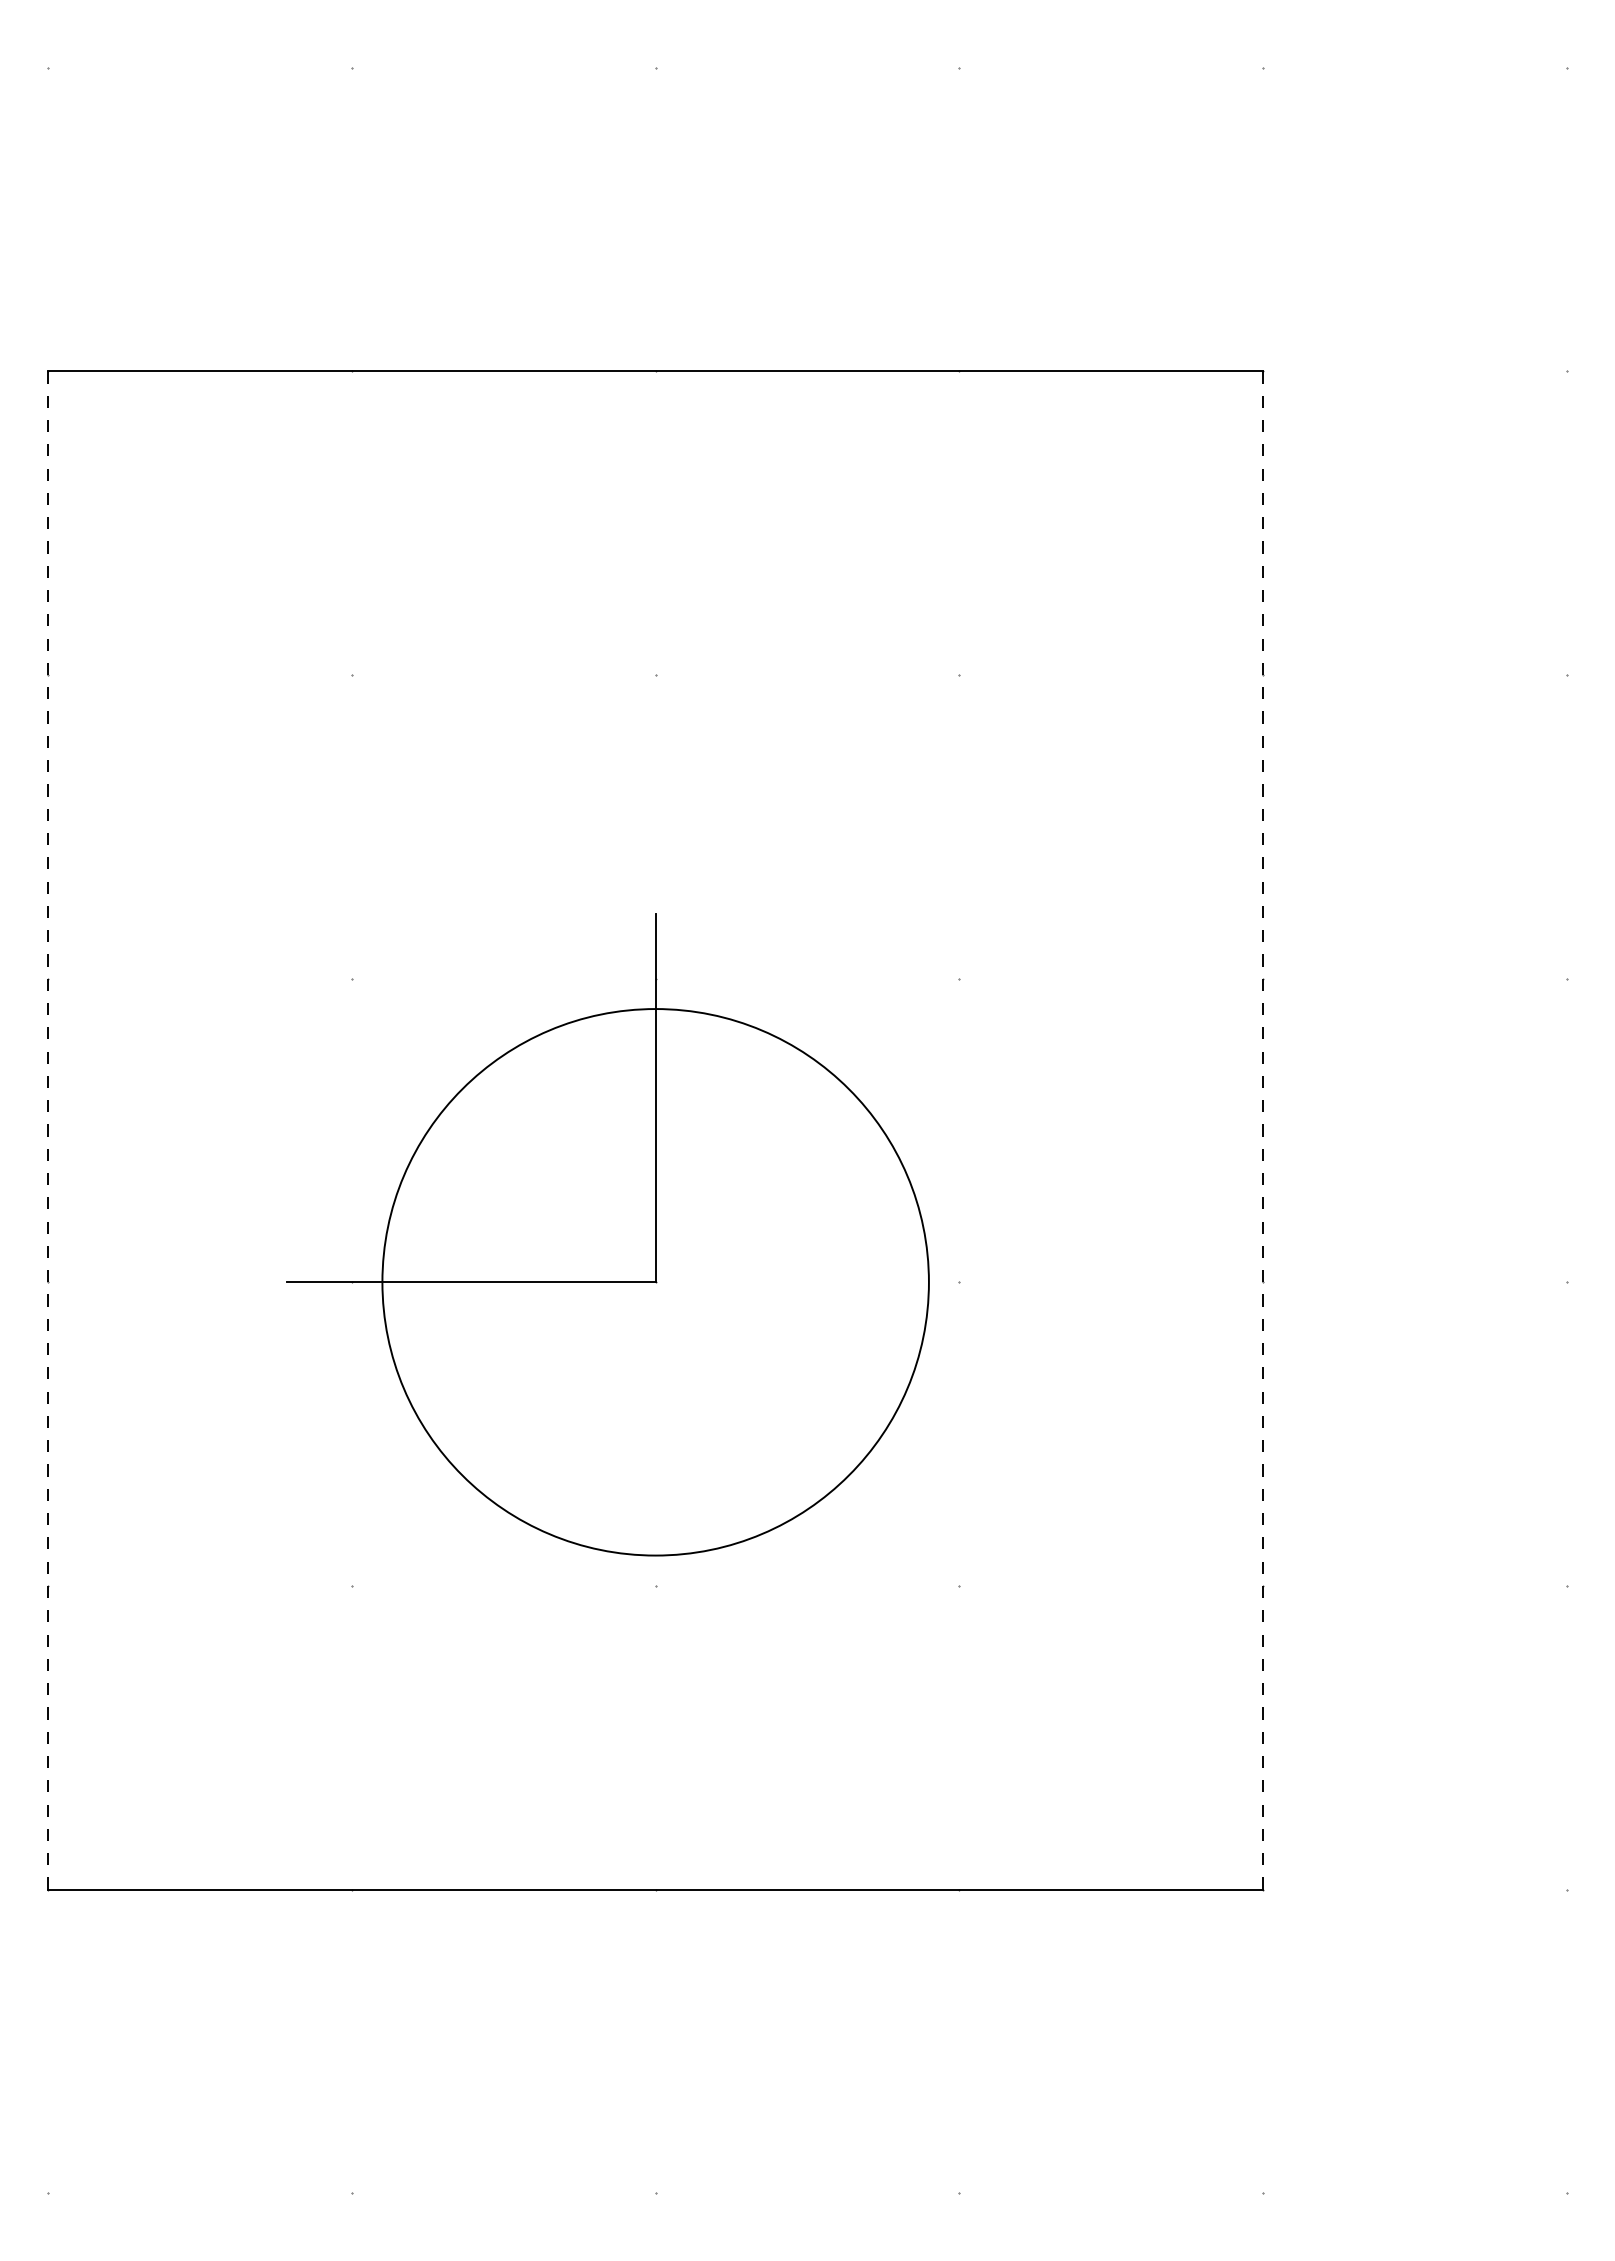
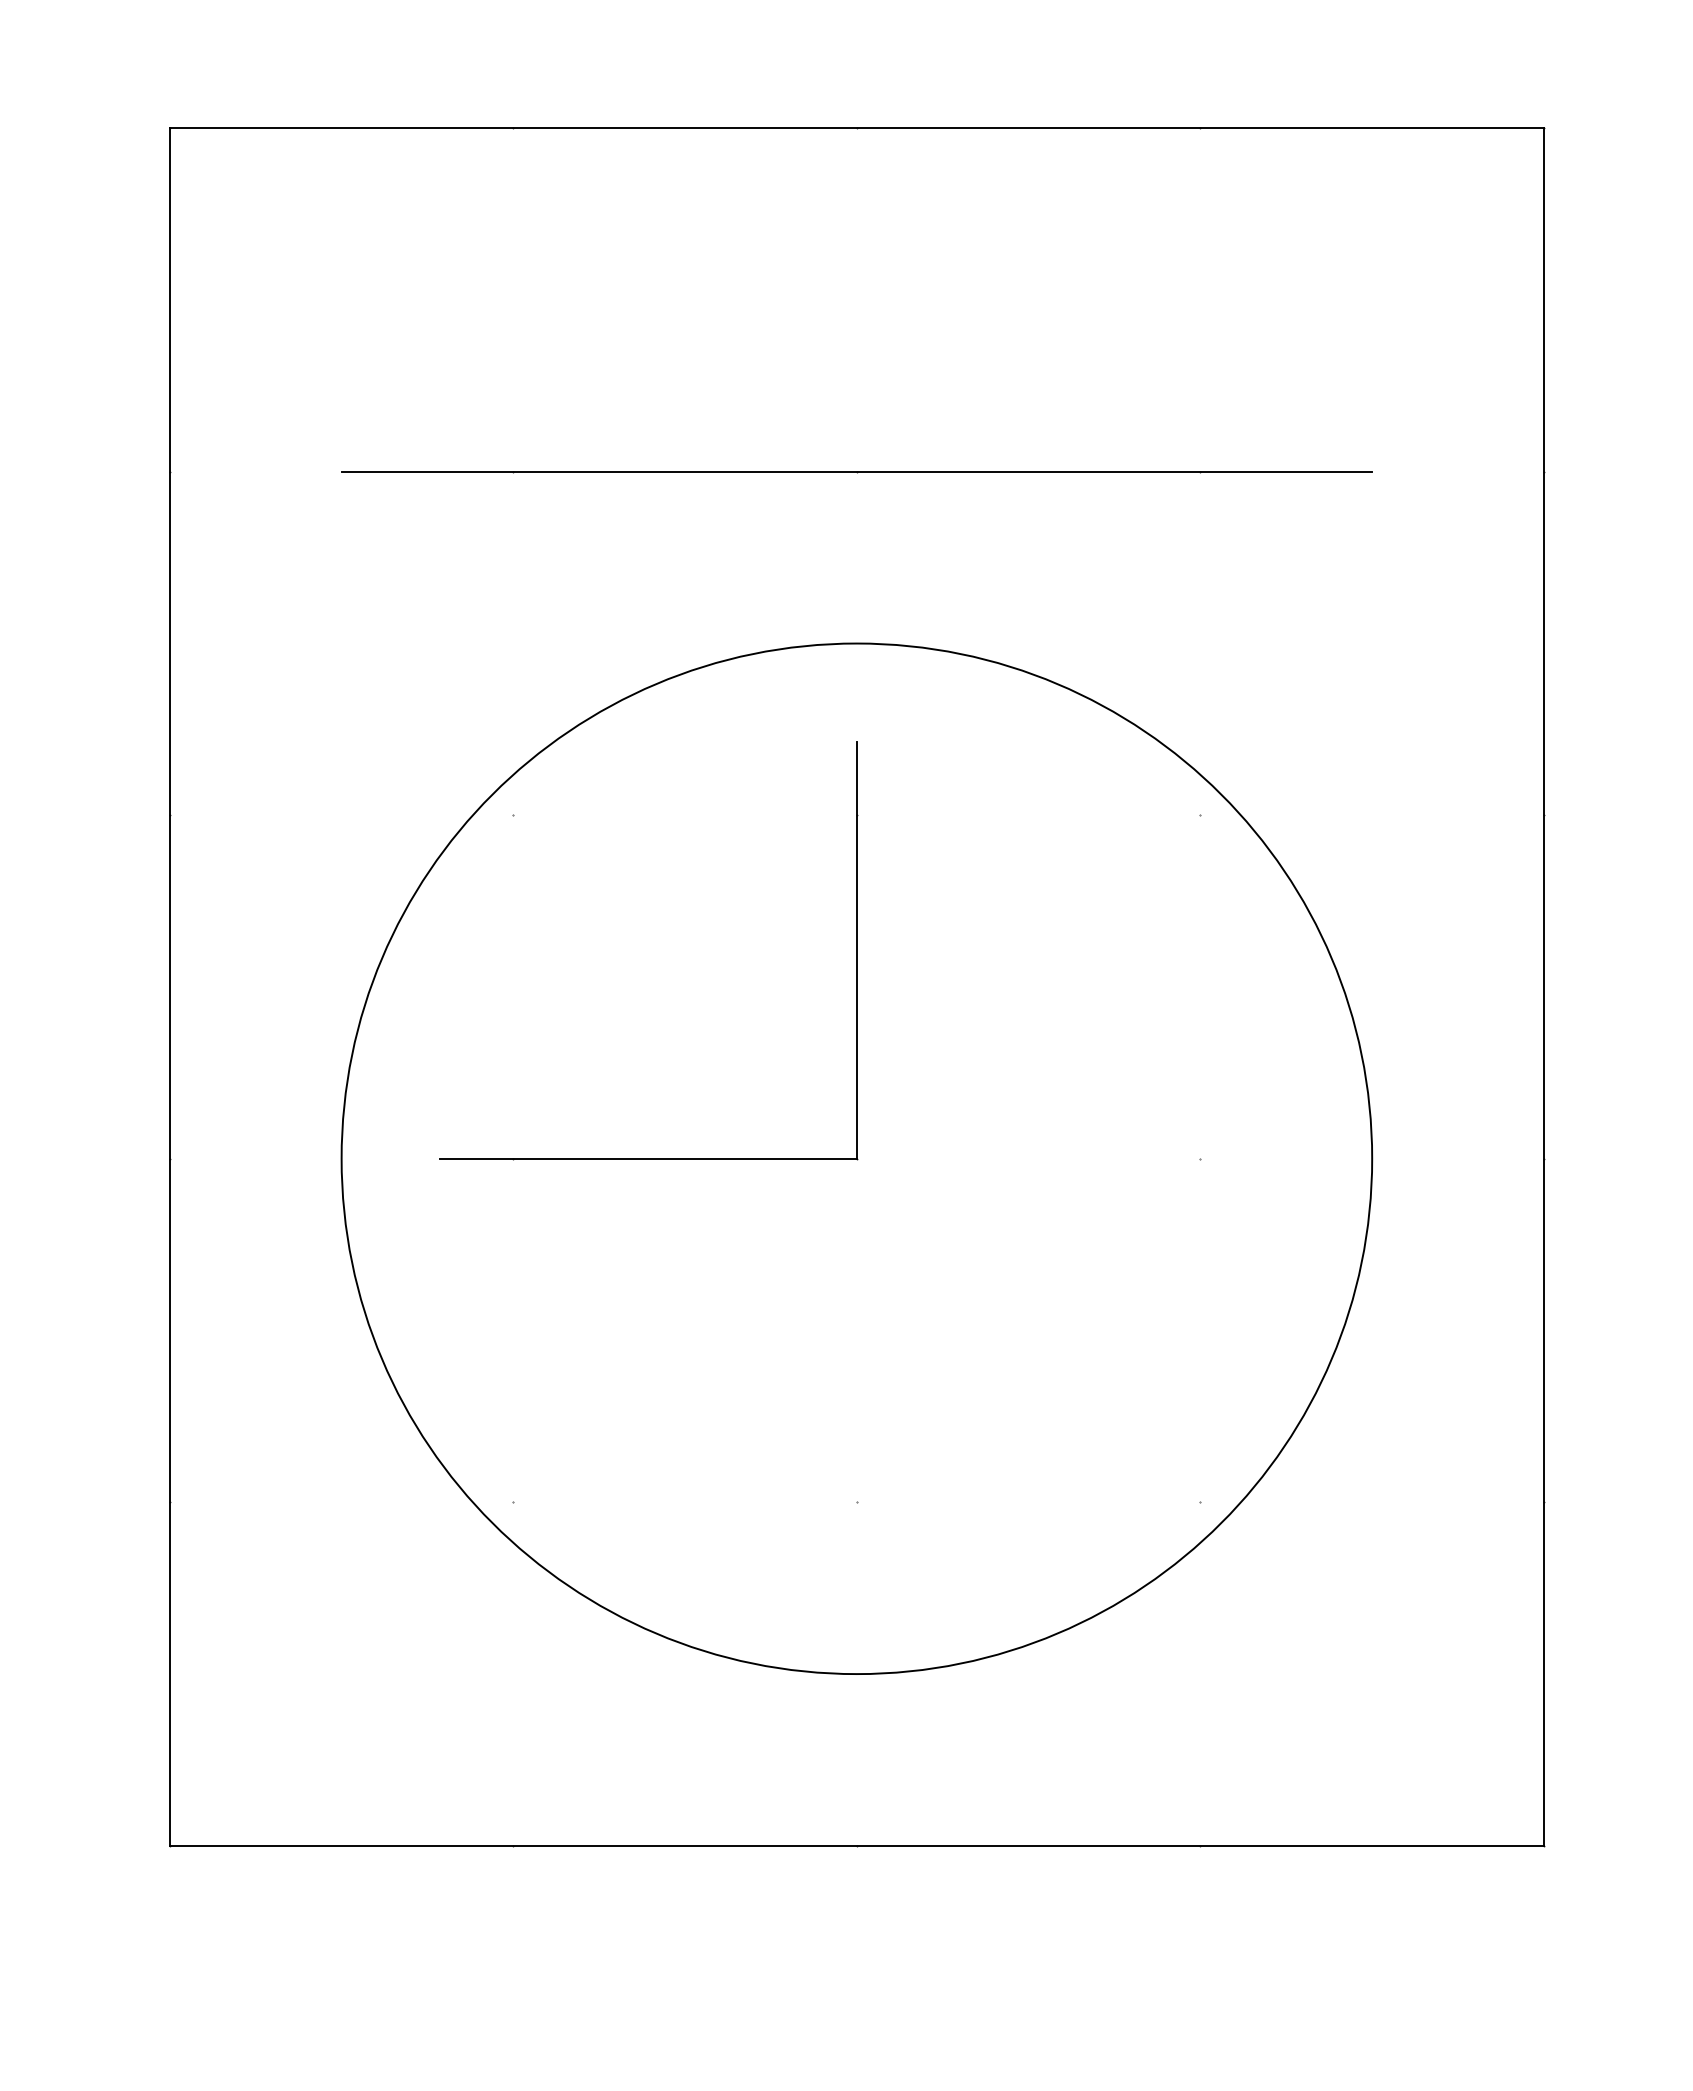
line: (655, 675) -> (856, 472), added
line: (48, 1130) -> (169, 987), dashed -> solid
line: (1262, 1130) -> (1543, 987), dashed -> solid
circle: (655, 1281) -> (856, 1157), size x1.67

